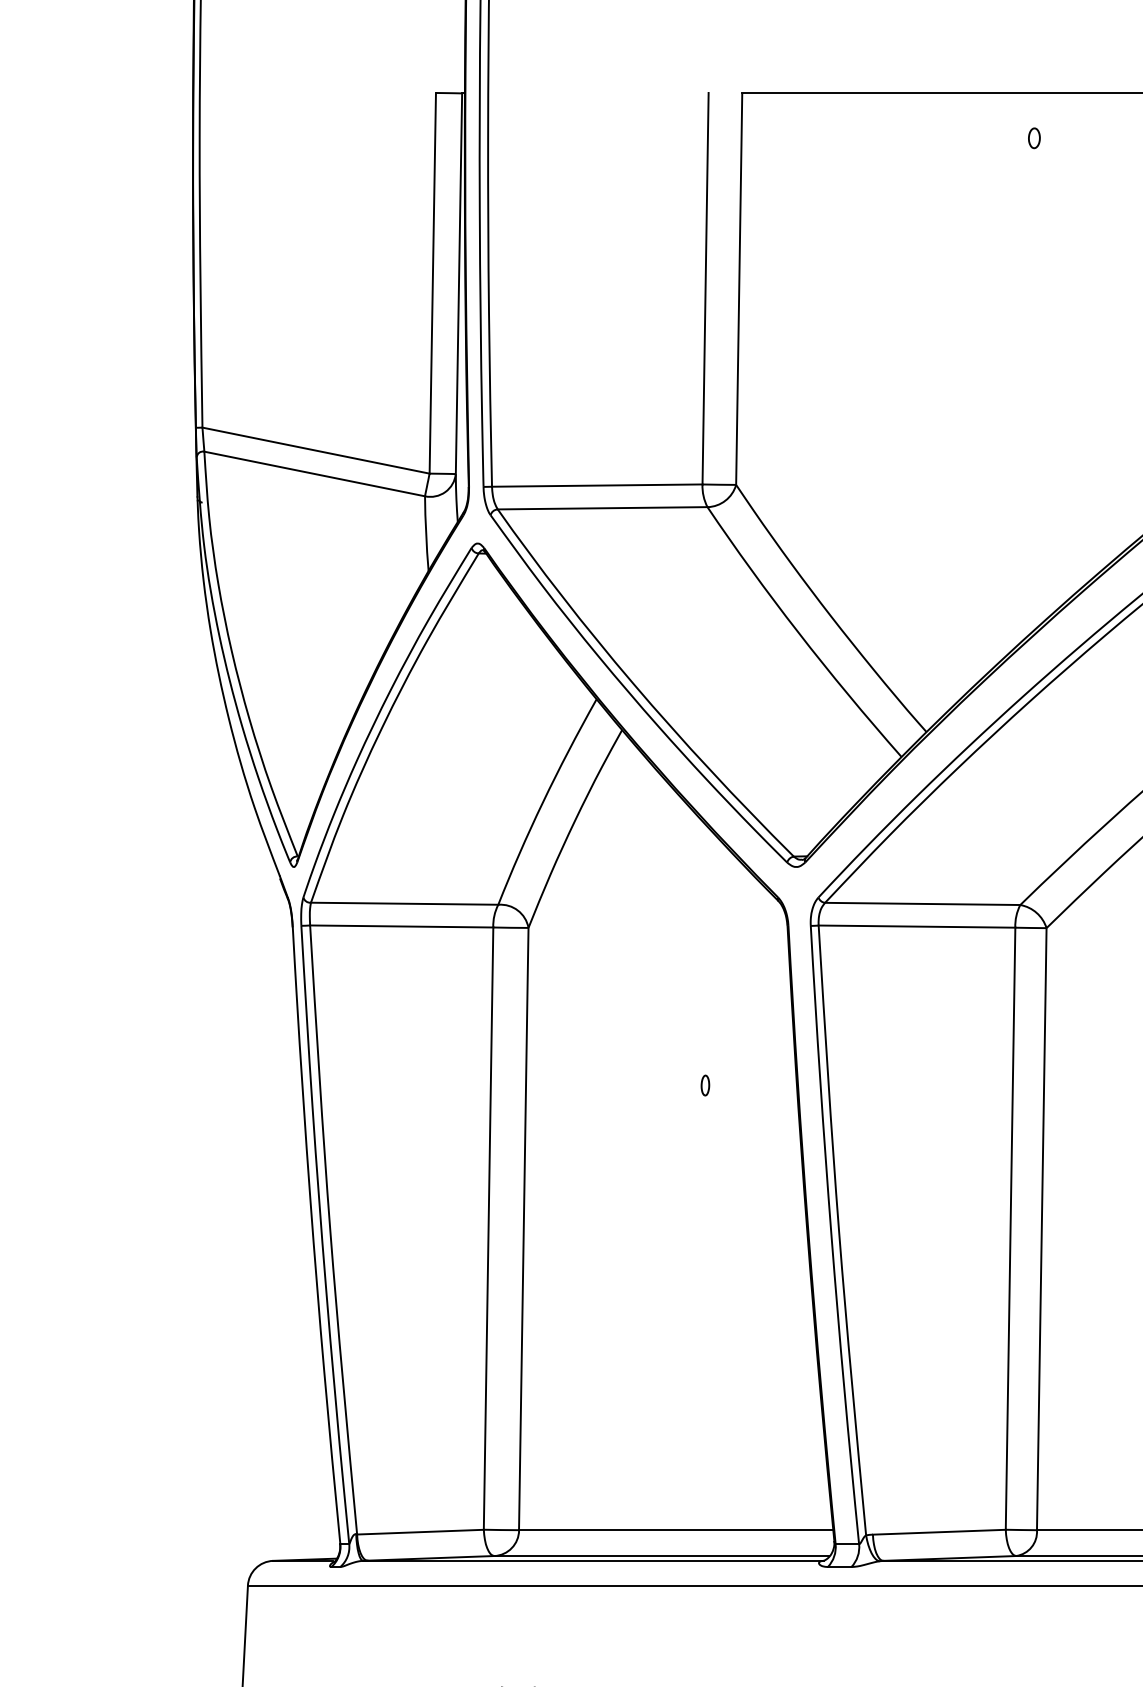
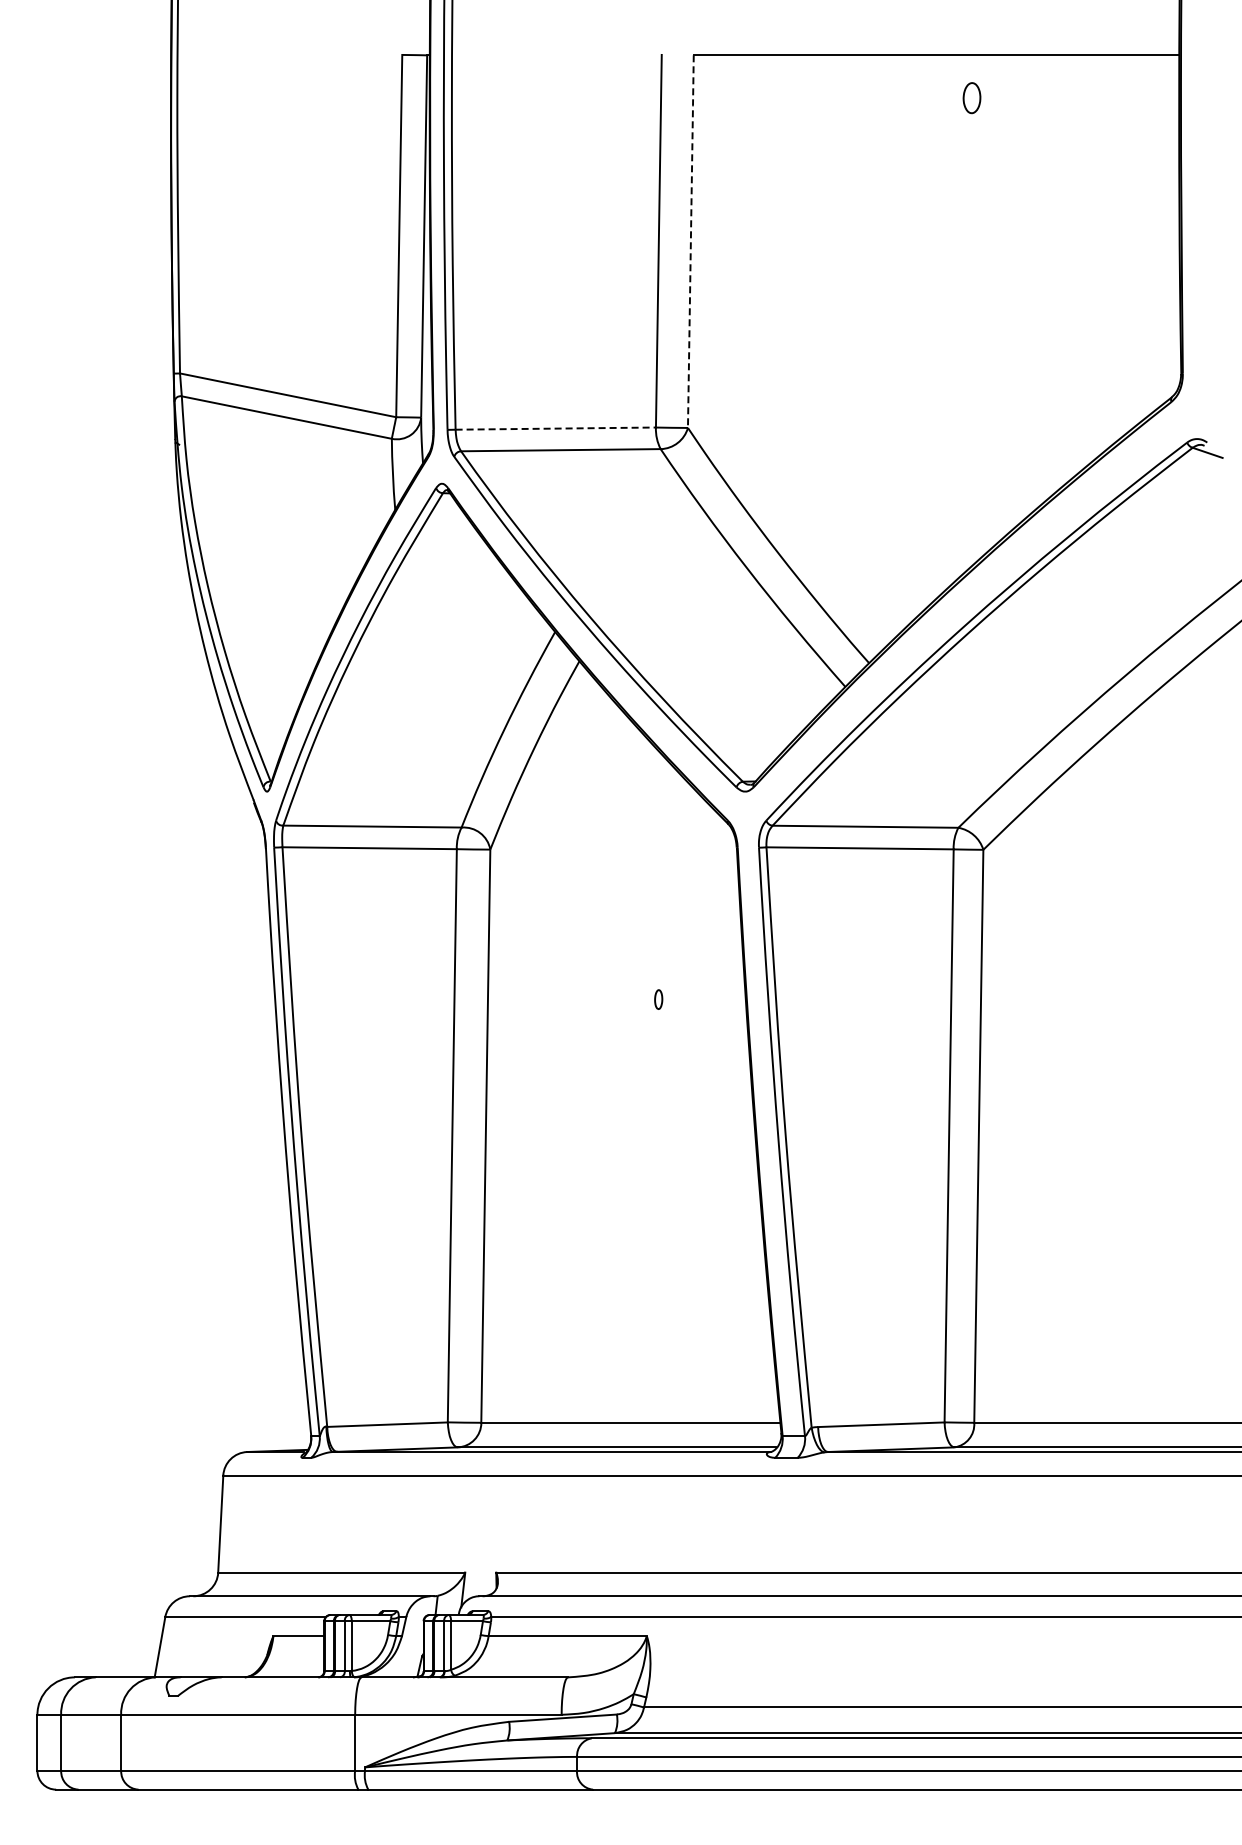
part: (1034, 137) -> (971, 97), size x1.6
line: (738, 288) -> (690, 241), solid -> dashed
line: (598, 485) -> (556, 428), solid -> dashed

